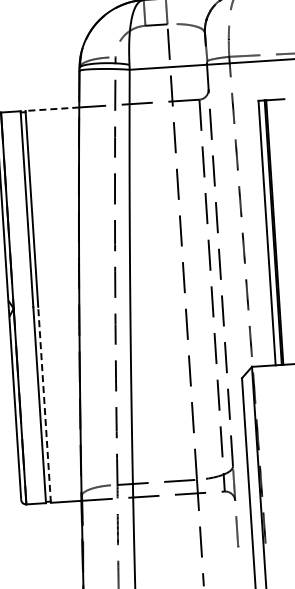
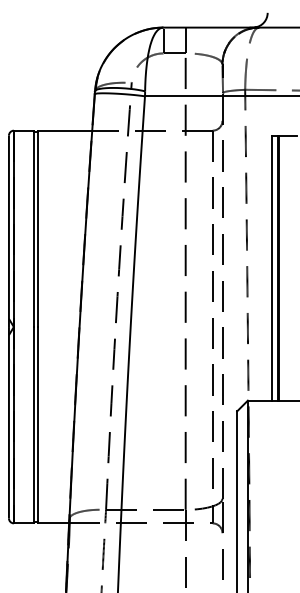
line: (52, 109) -> (65, 130), dashed -> solid
line: (44, 404) -> (38, 424), dashed -> solid

